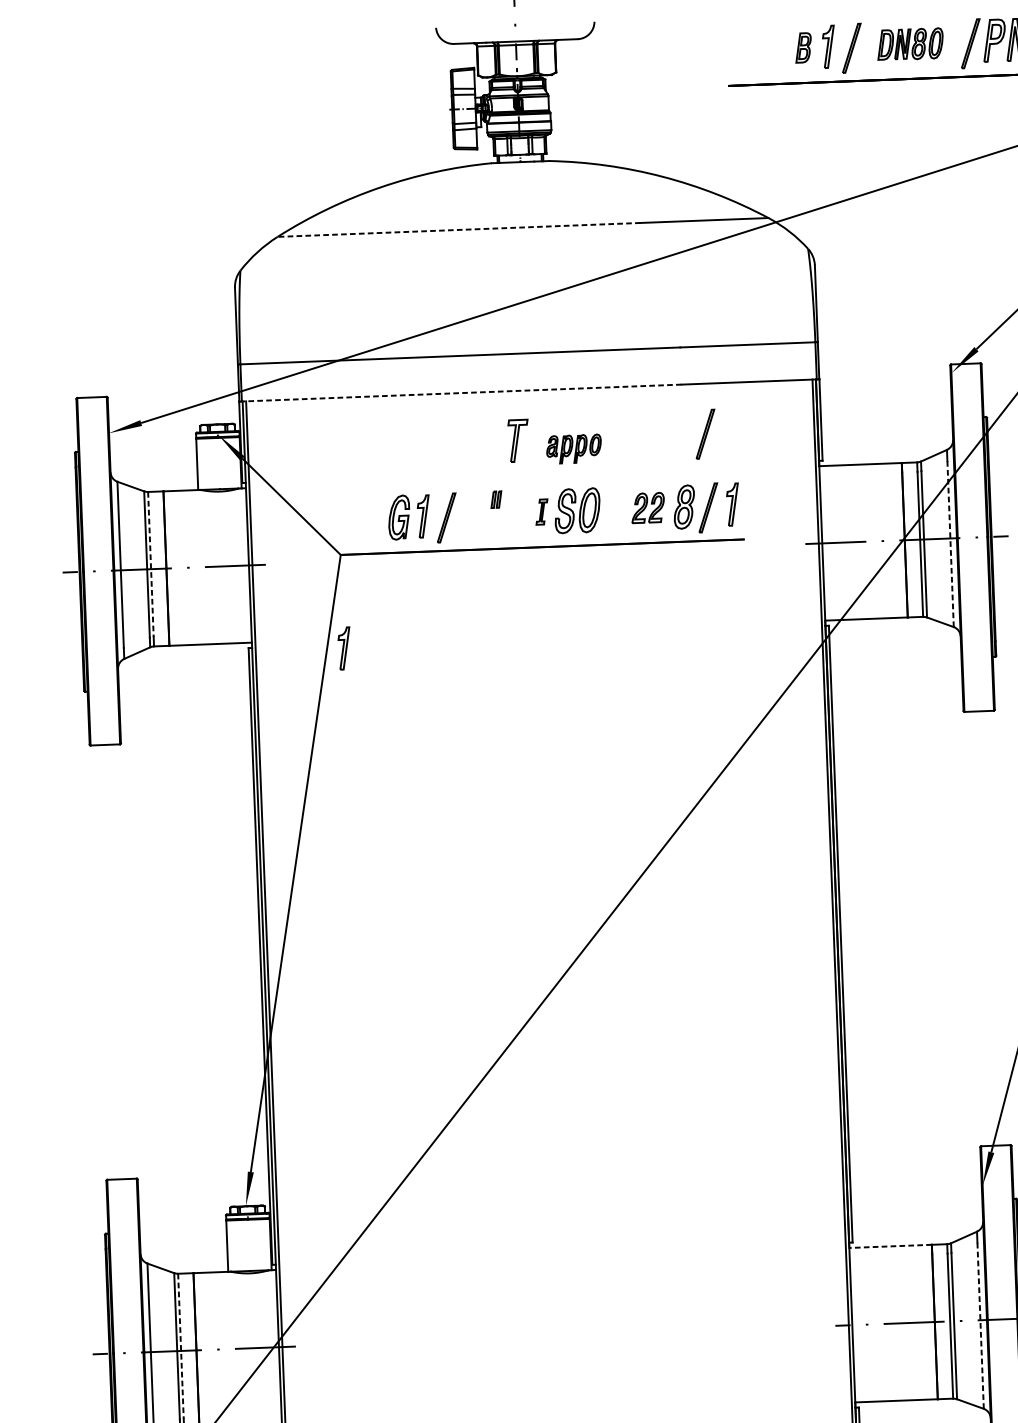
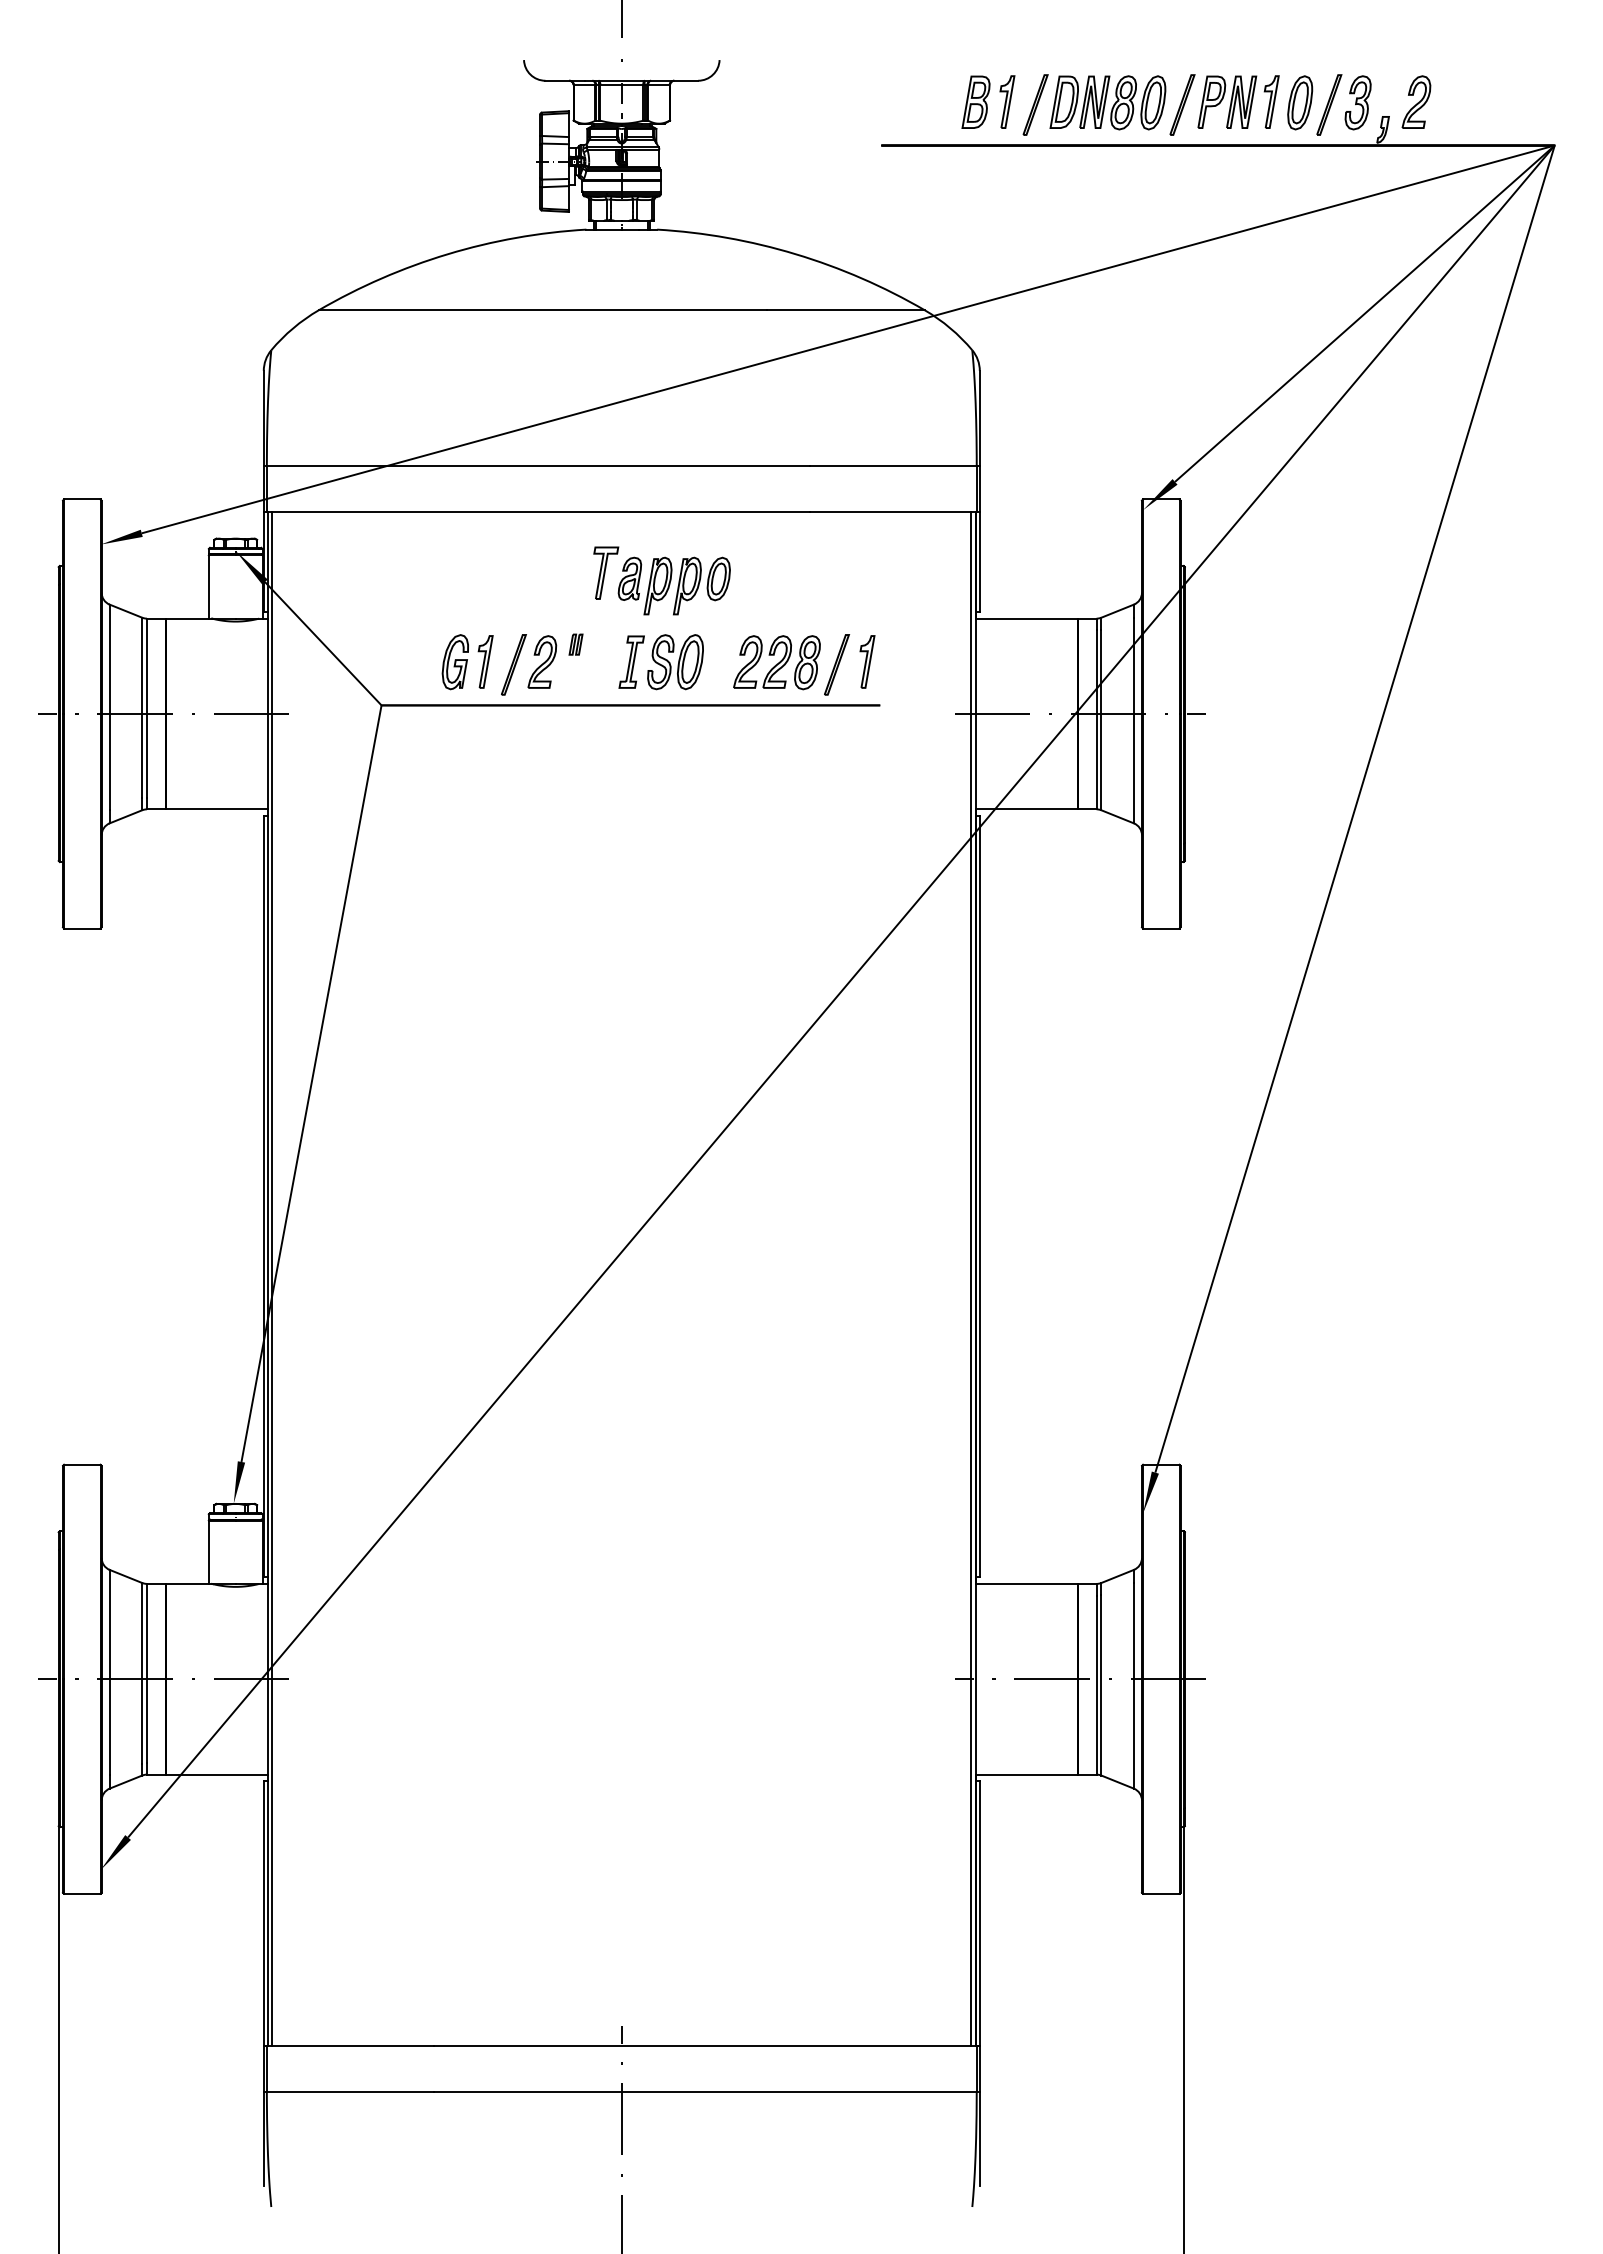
part: (909, 44) -> (1107, 102), size x1.43
part: (803, 47) -> (975, 101), size x1.43
line: (458, 230) -> (542, 310), dashed -> solid
line: (461, 393) -> (538, 511), dashed -> solid
part: (705, 433) -> (837, 573), removed
part: (573, 448) -> (673, 585), size x1.67
part: (647, 507) -> (762, 661), size x1.43
part: (541, 511) -> (631, 661), size x1.67
part: (469, 514) -> (542, 661), added
line: (950, 543) -> (1133, 720), dashed -> solid
line: (151, 564) -> (147, 708), dashed -> solid
part: (344, 648) -> (381, 820), removed
line: (890, 1246) -> (1026, 1583), dashed -> solid
line: (980, 1325) -> (1133, 1685), dashed -> solid
line: (181, 1346) -> (147, 1673), dashed -> solid

